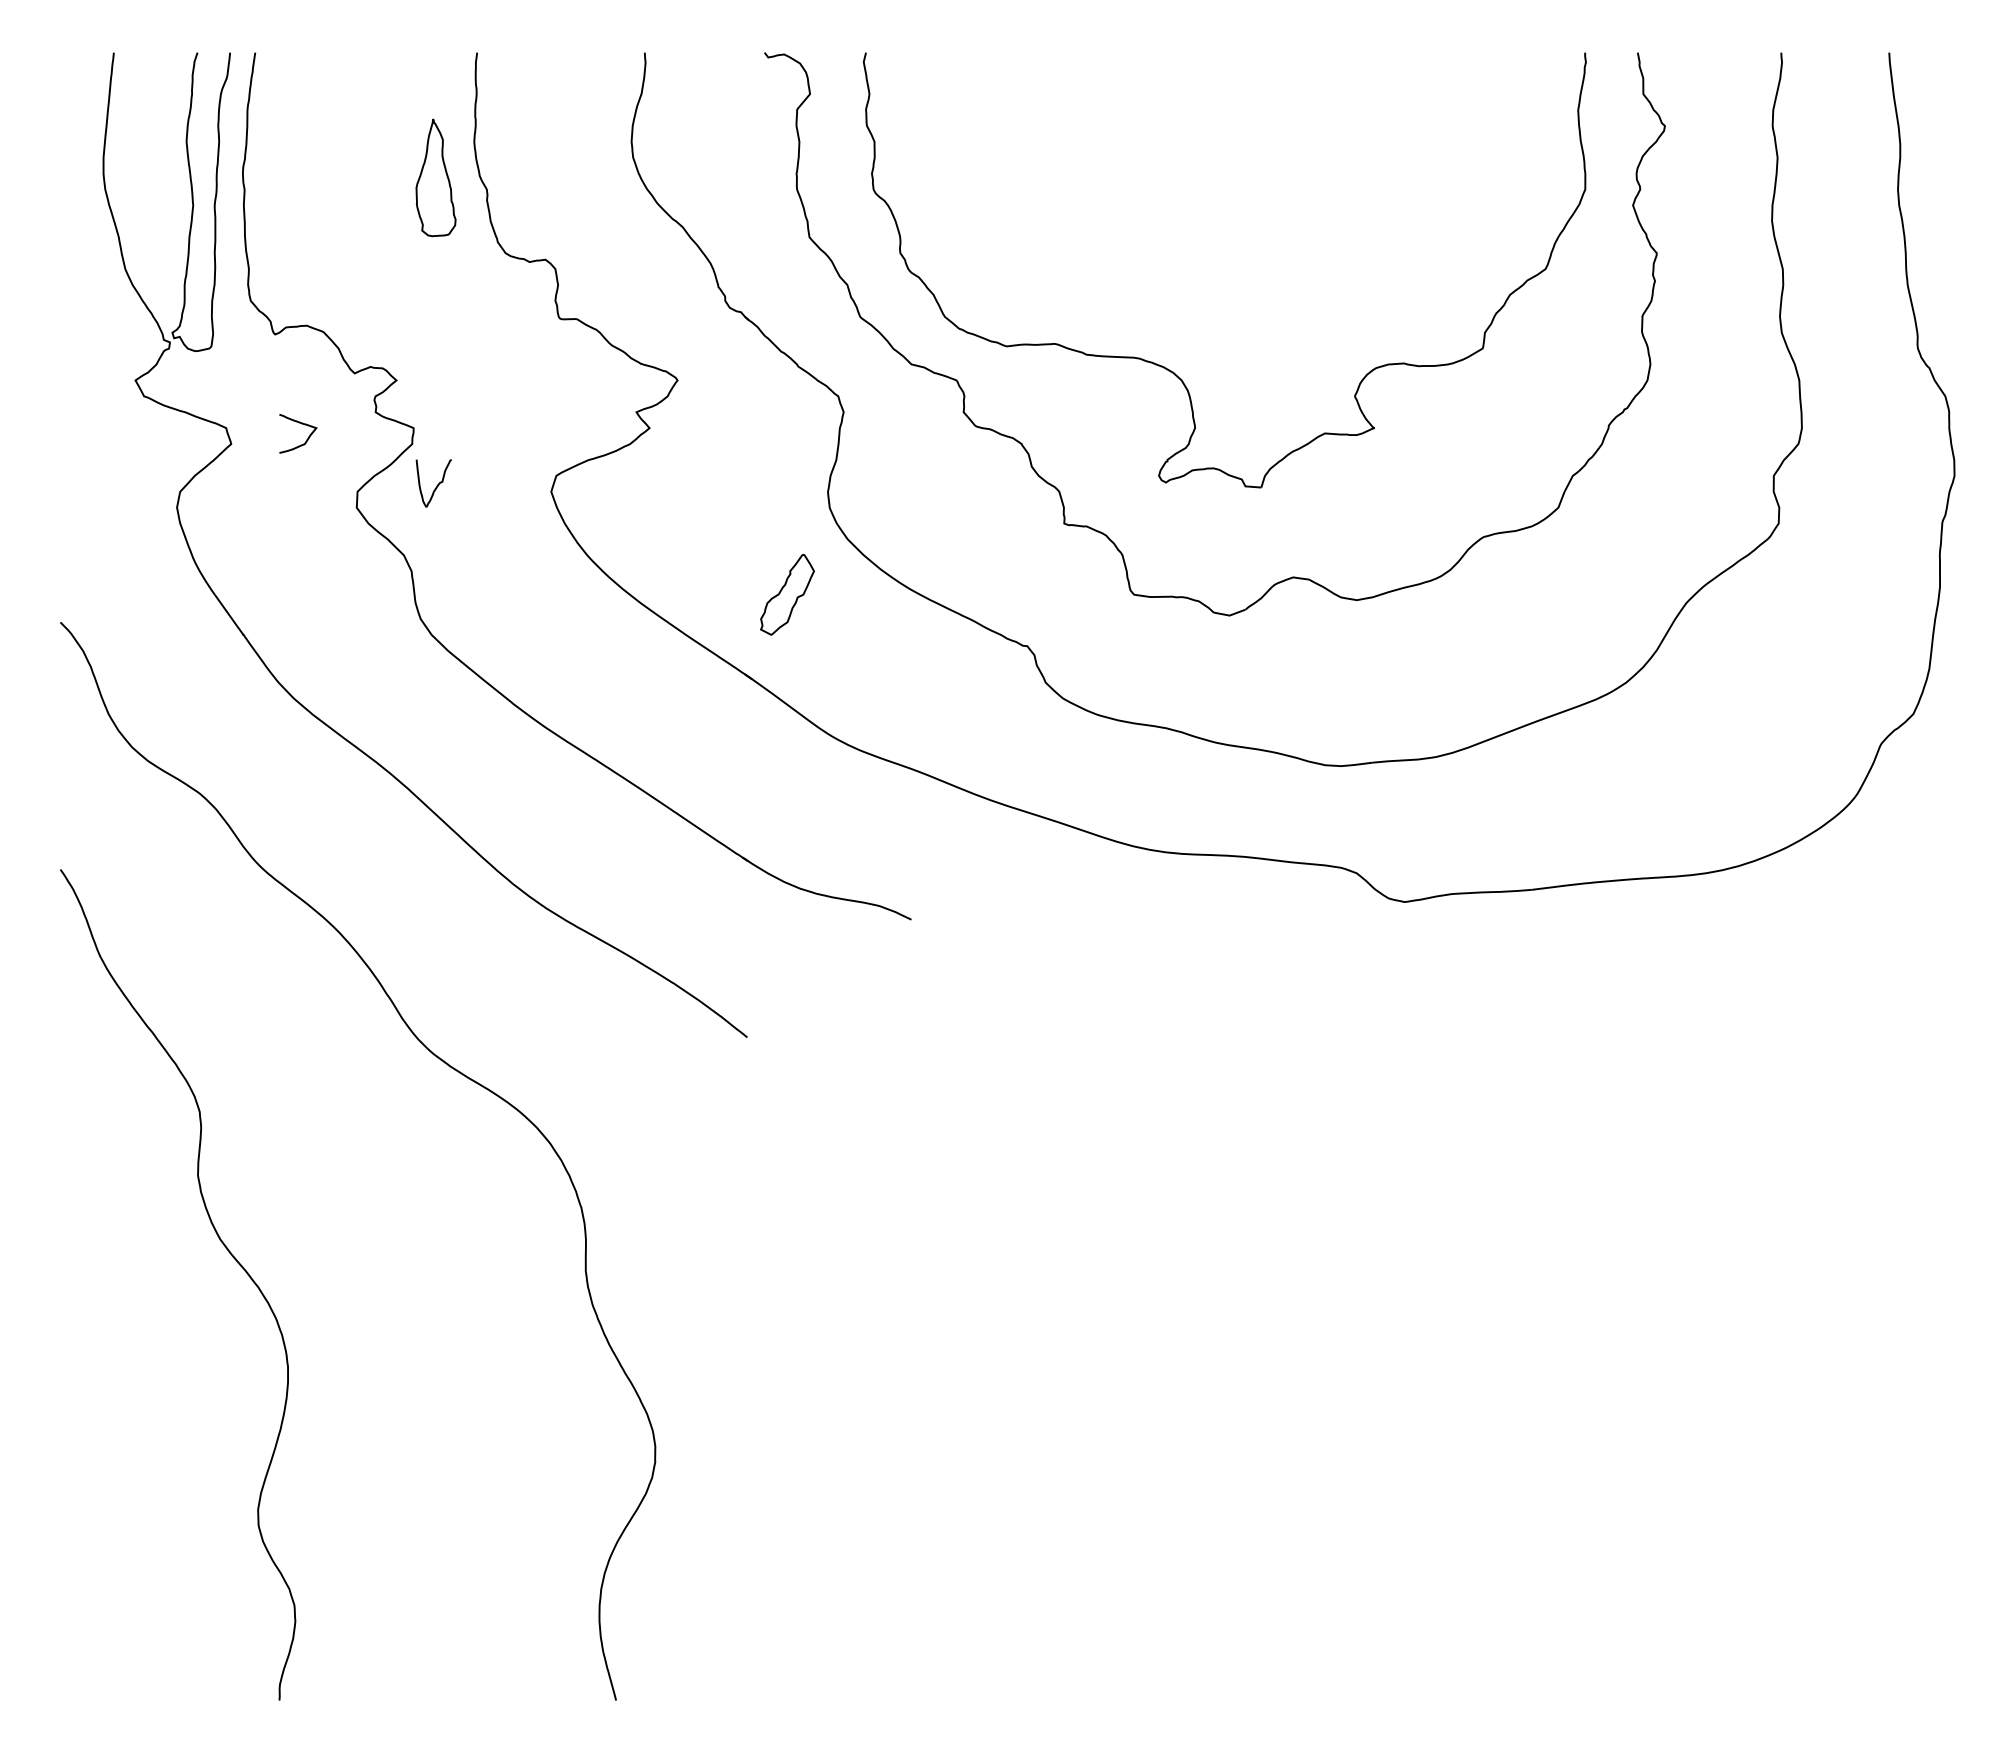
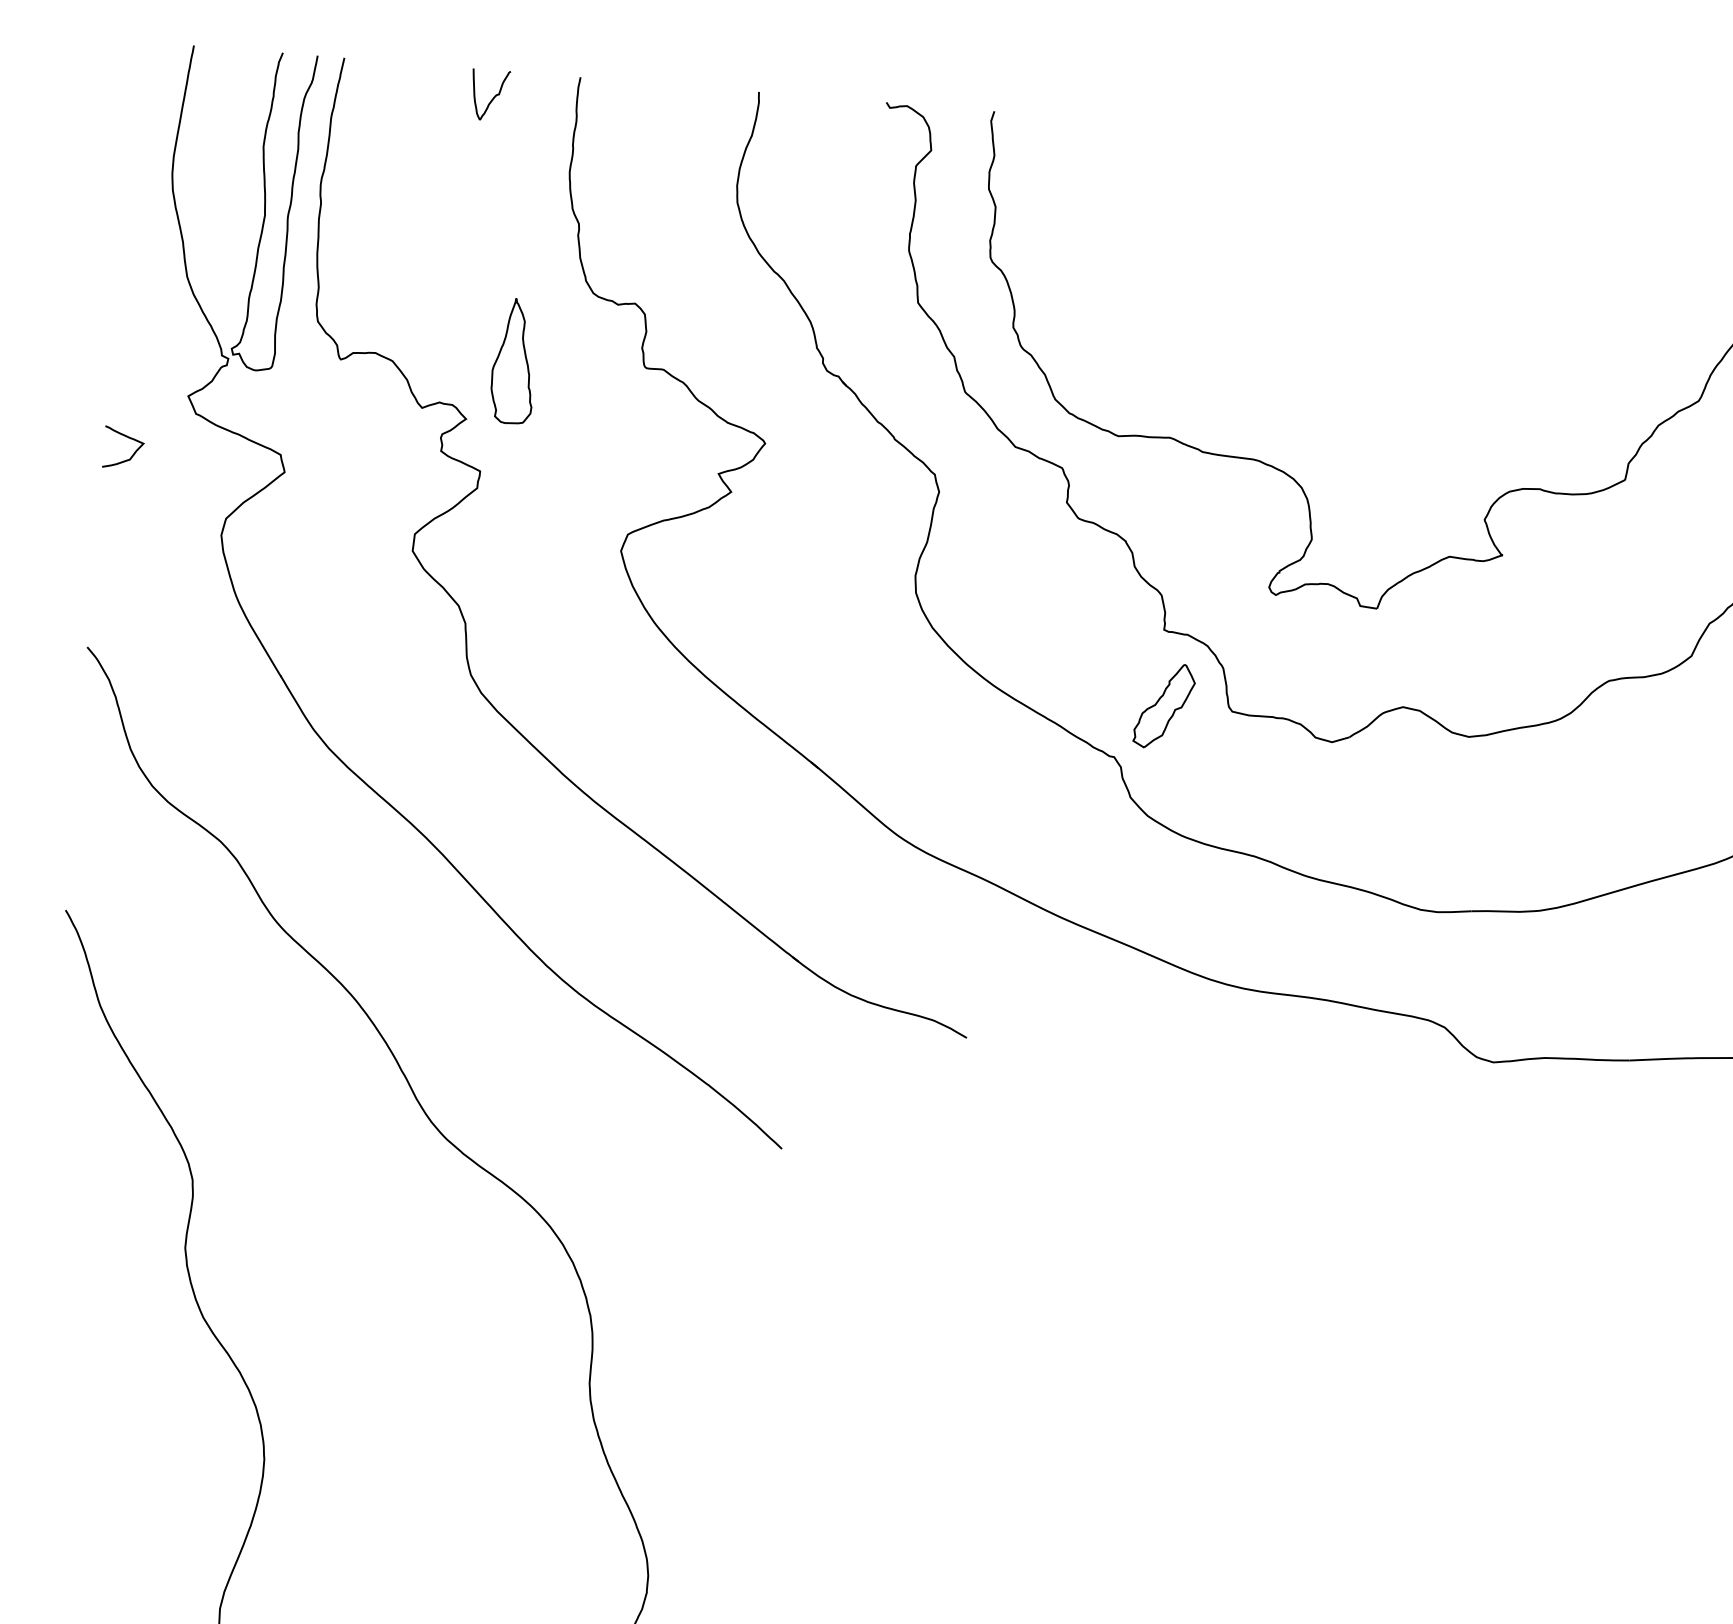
part: (435, 177) -> (513, 360), moved
curve: (301, 424) -> (128, 438), moved
part: (433, 483) -> (489, 95), moved
part: (787, 594) -> (1164, 705), moved

